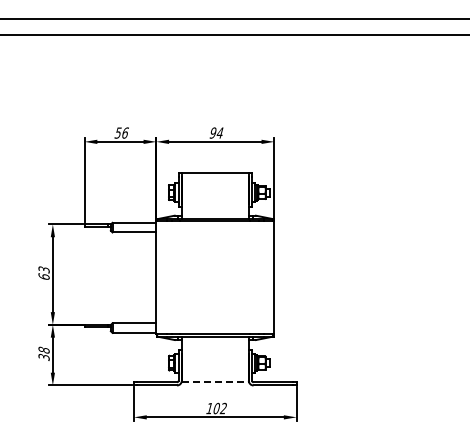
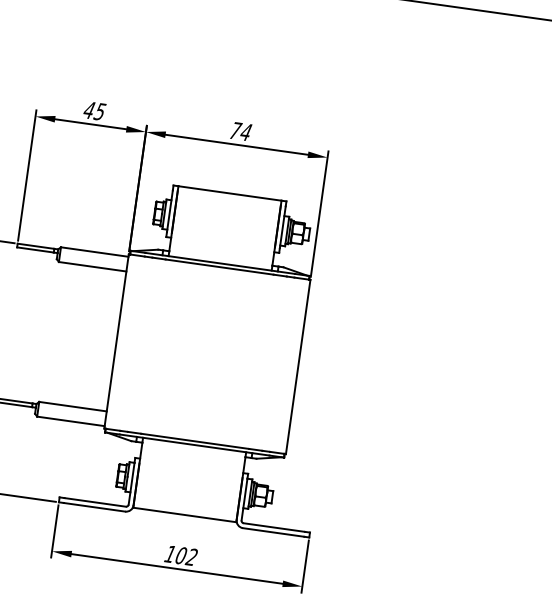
text: (121, 132) -> (94, 110), 56 -> 45
text: (213, 132) -> (236, 129), 94 -> 74
line: (215, 382) -> (185, 515), dashed -> solid

